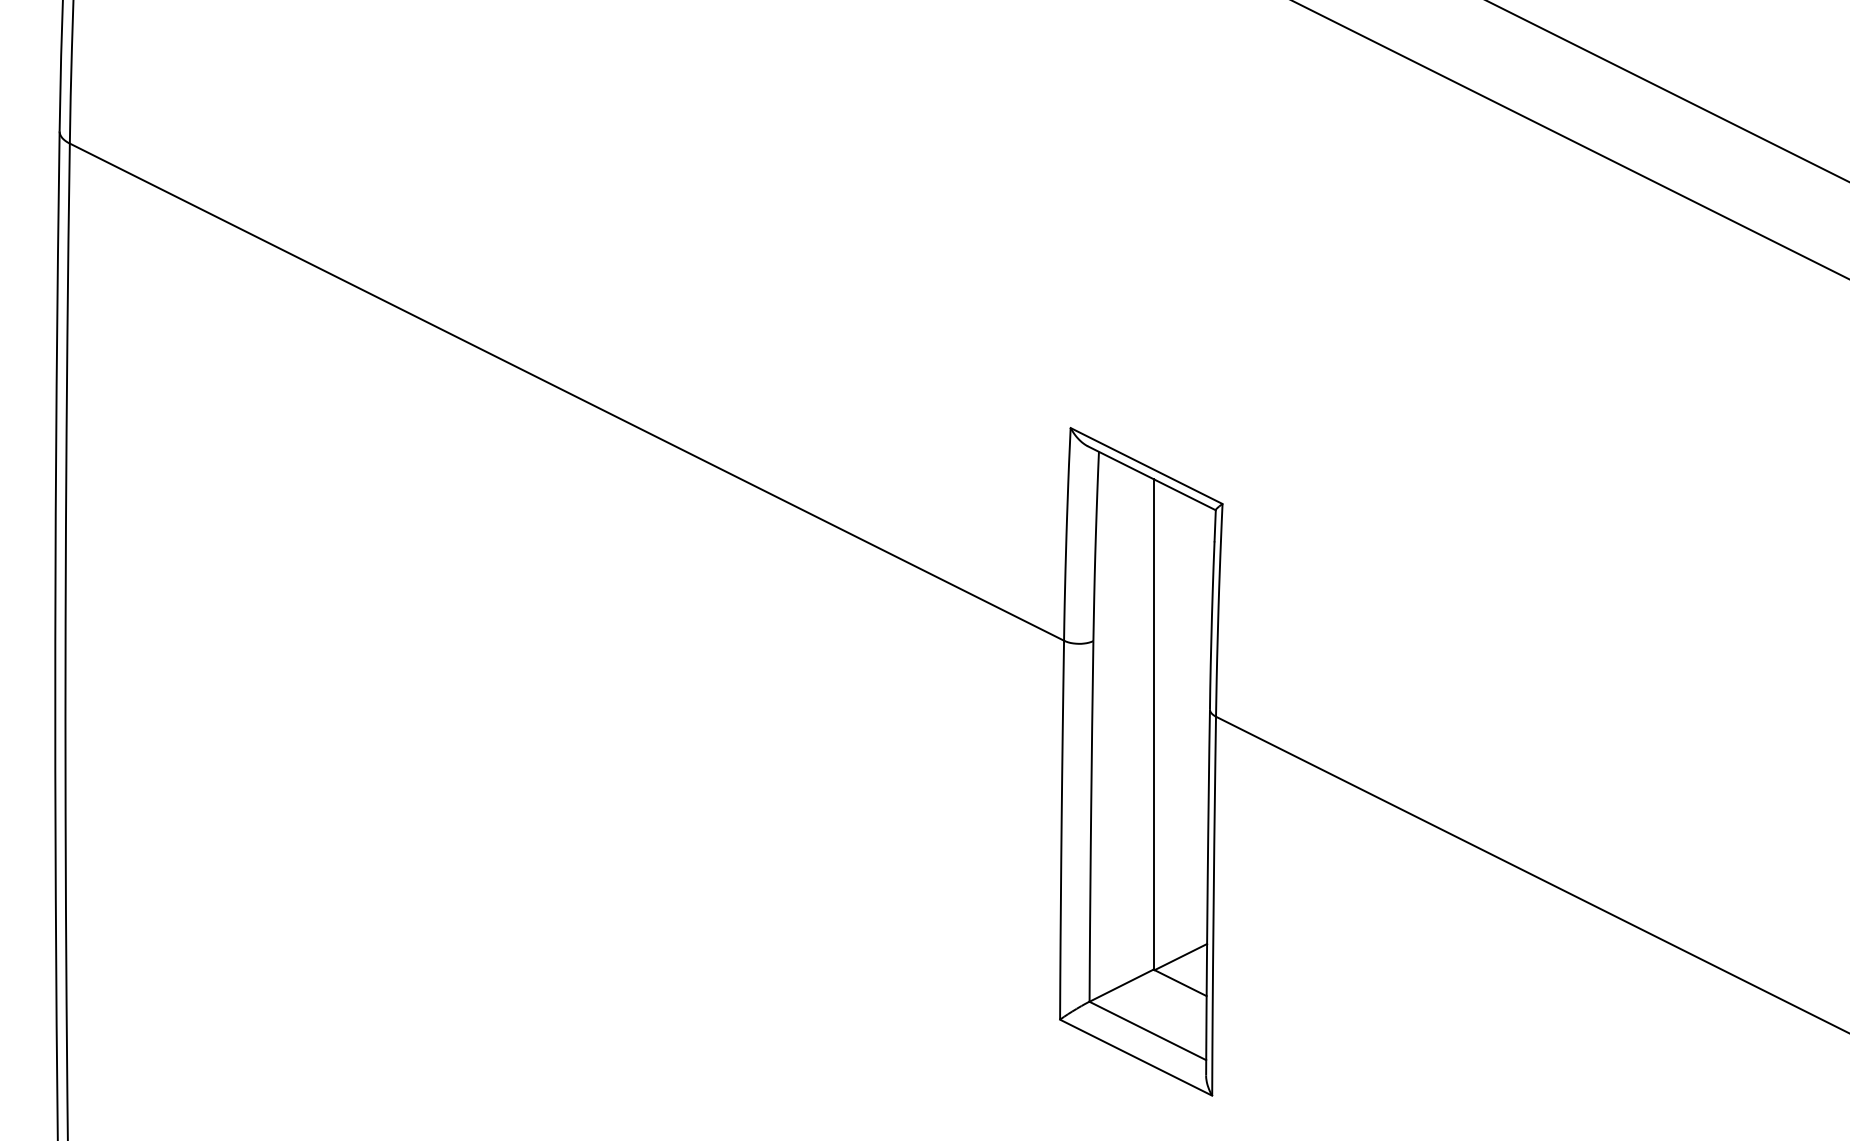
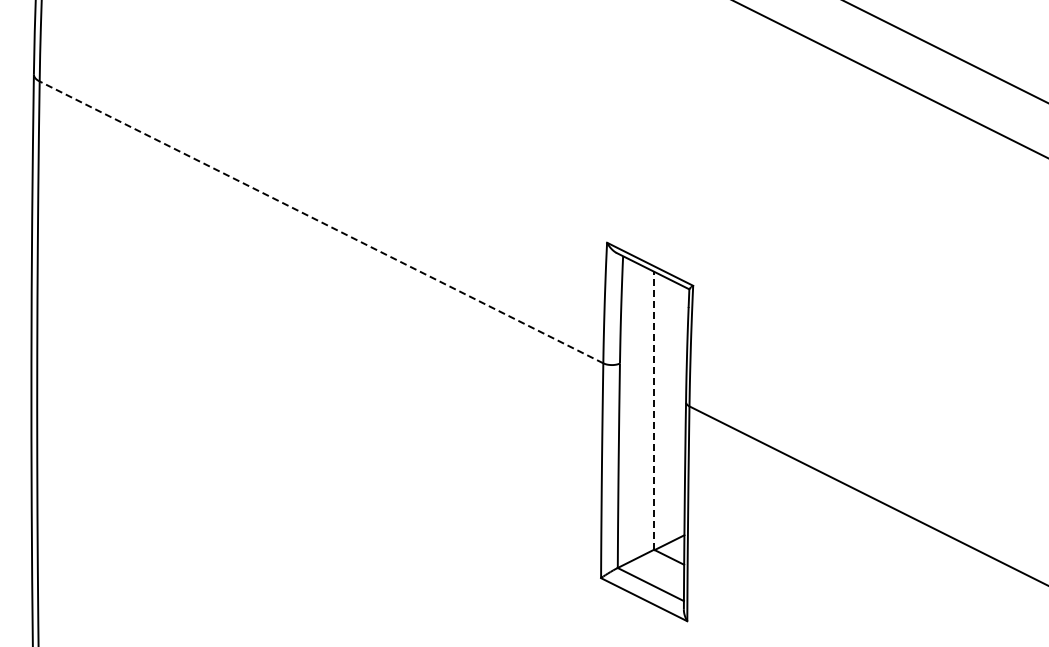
line: (566, 392) -> (321, 222), solid -> dashed
line: (1154, 723) -> (654, 410), solid -> dashed

